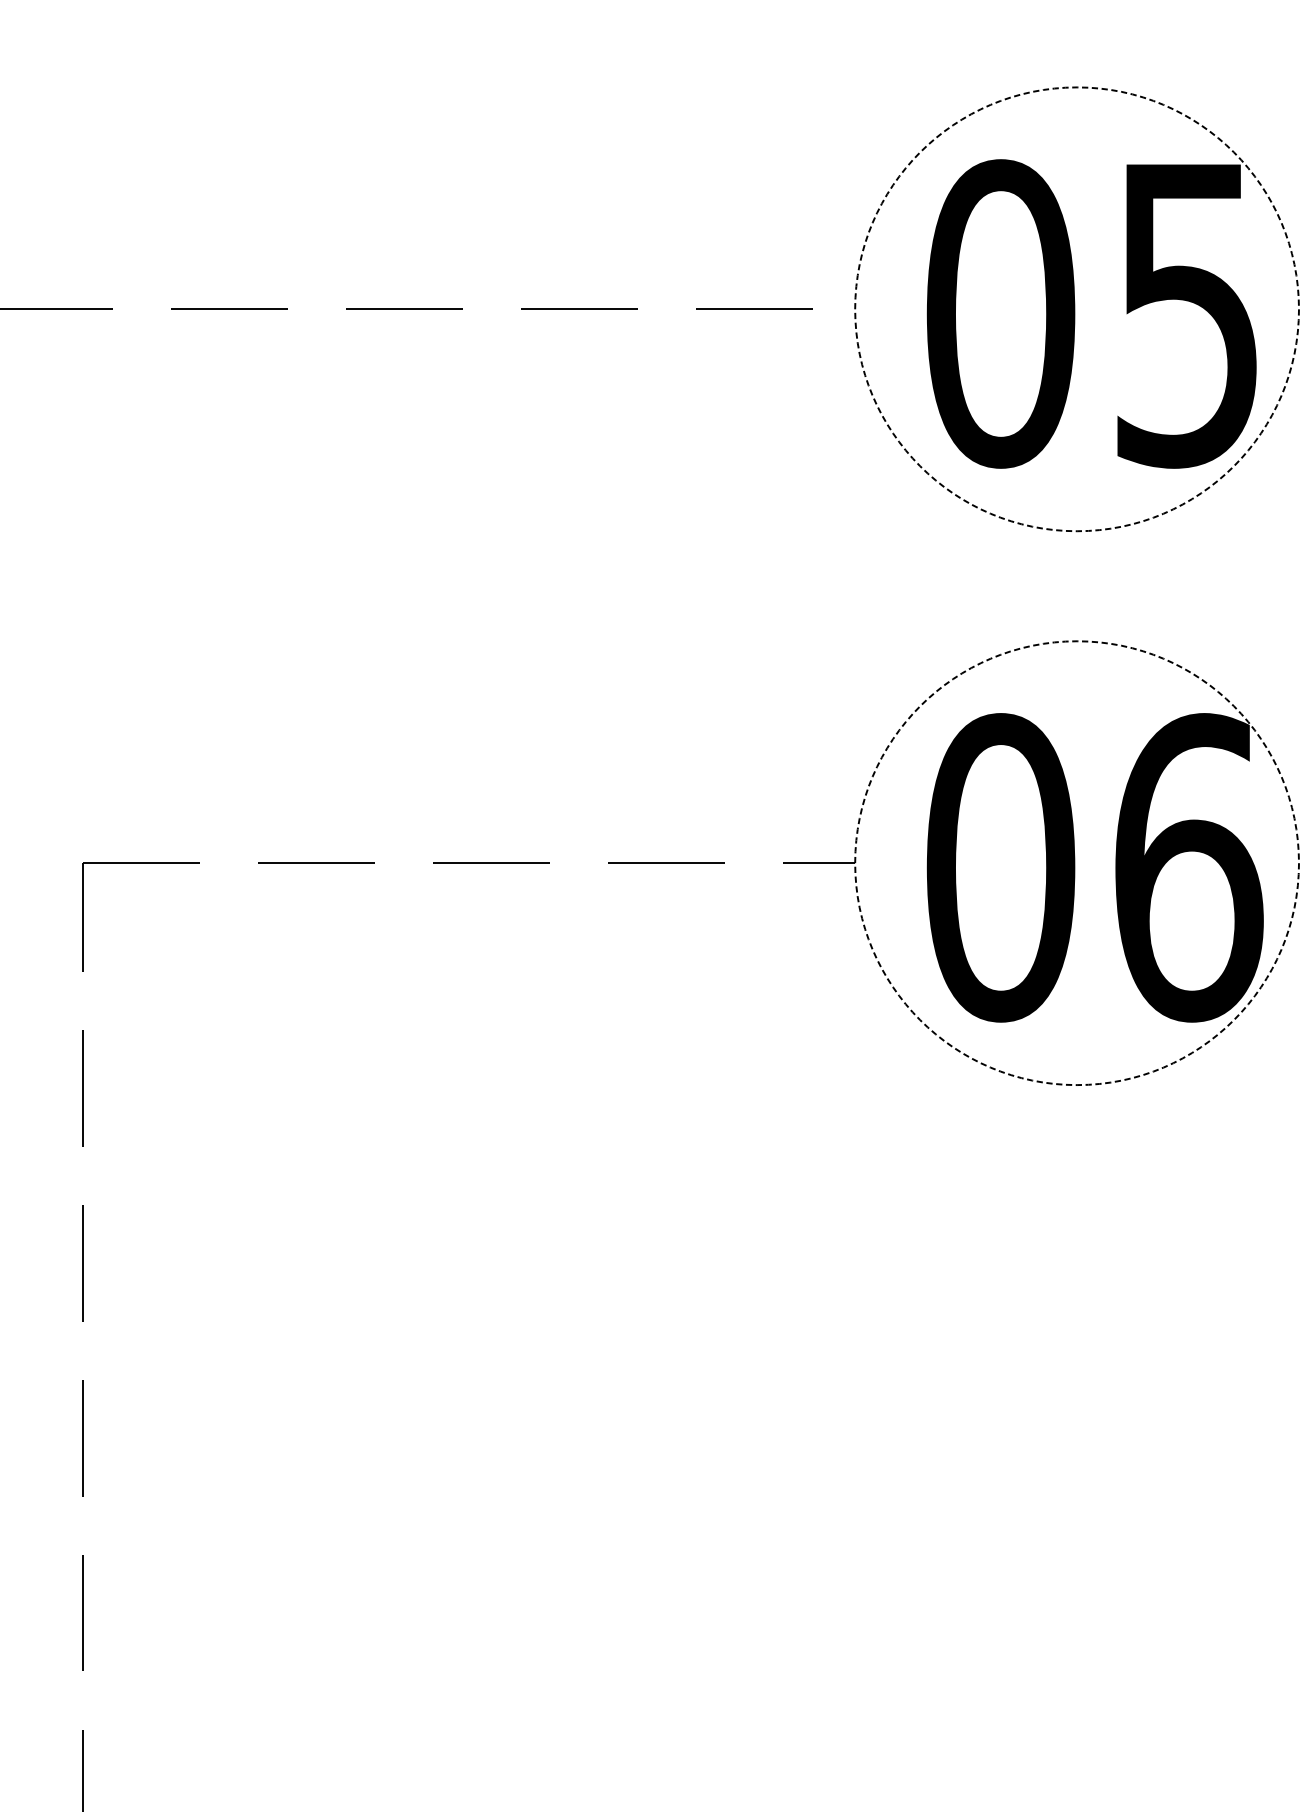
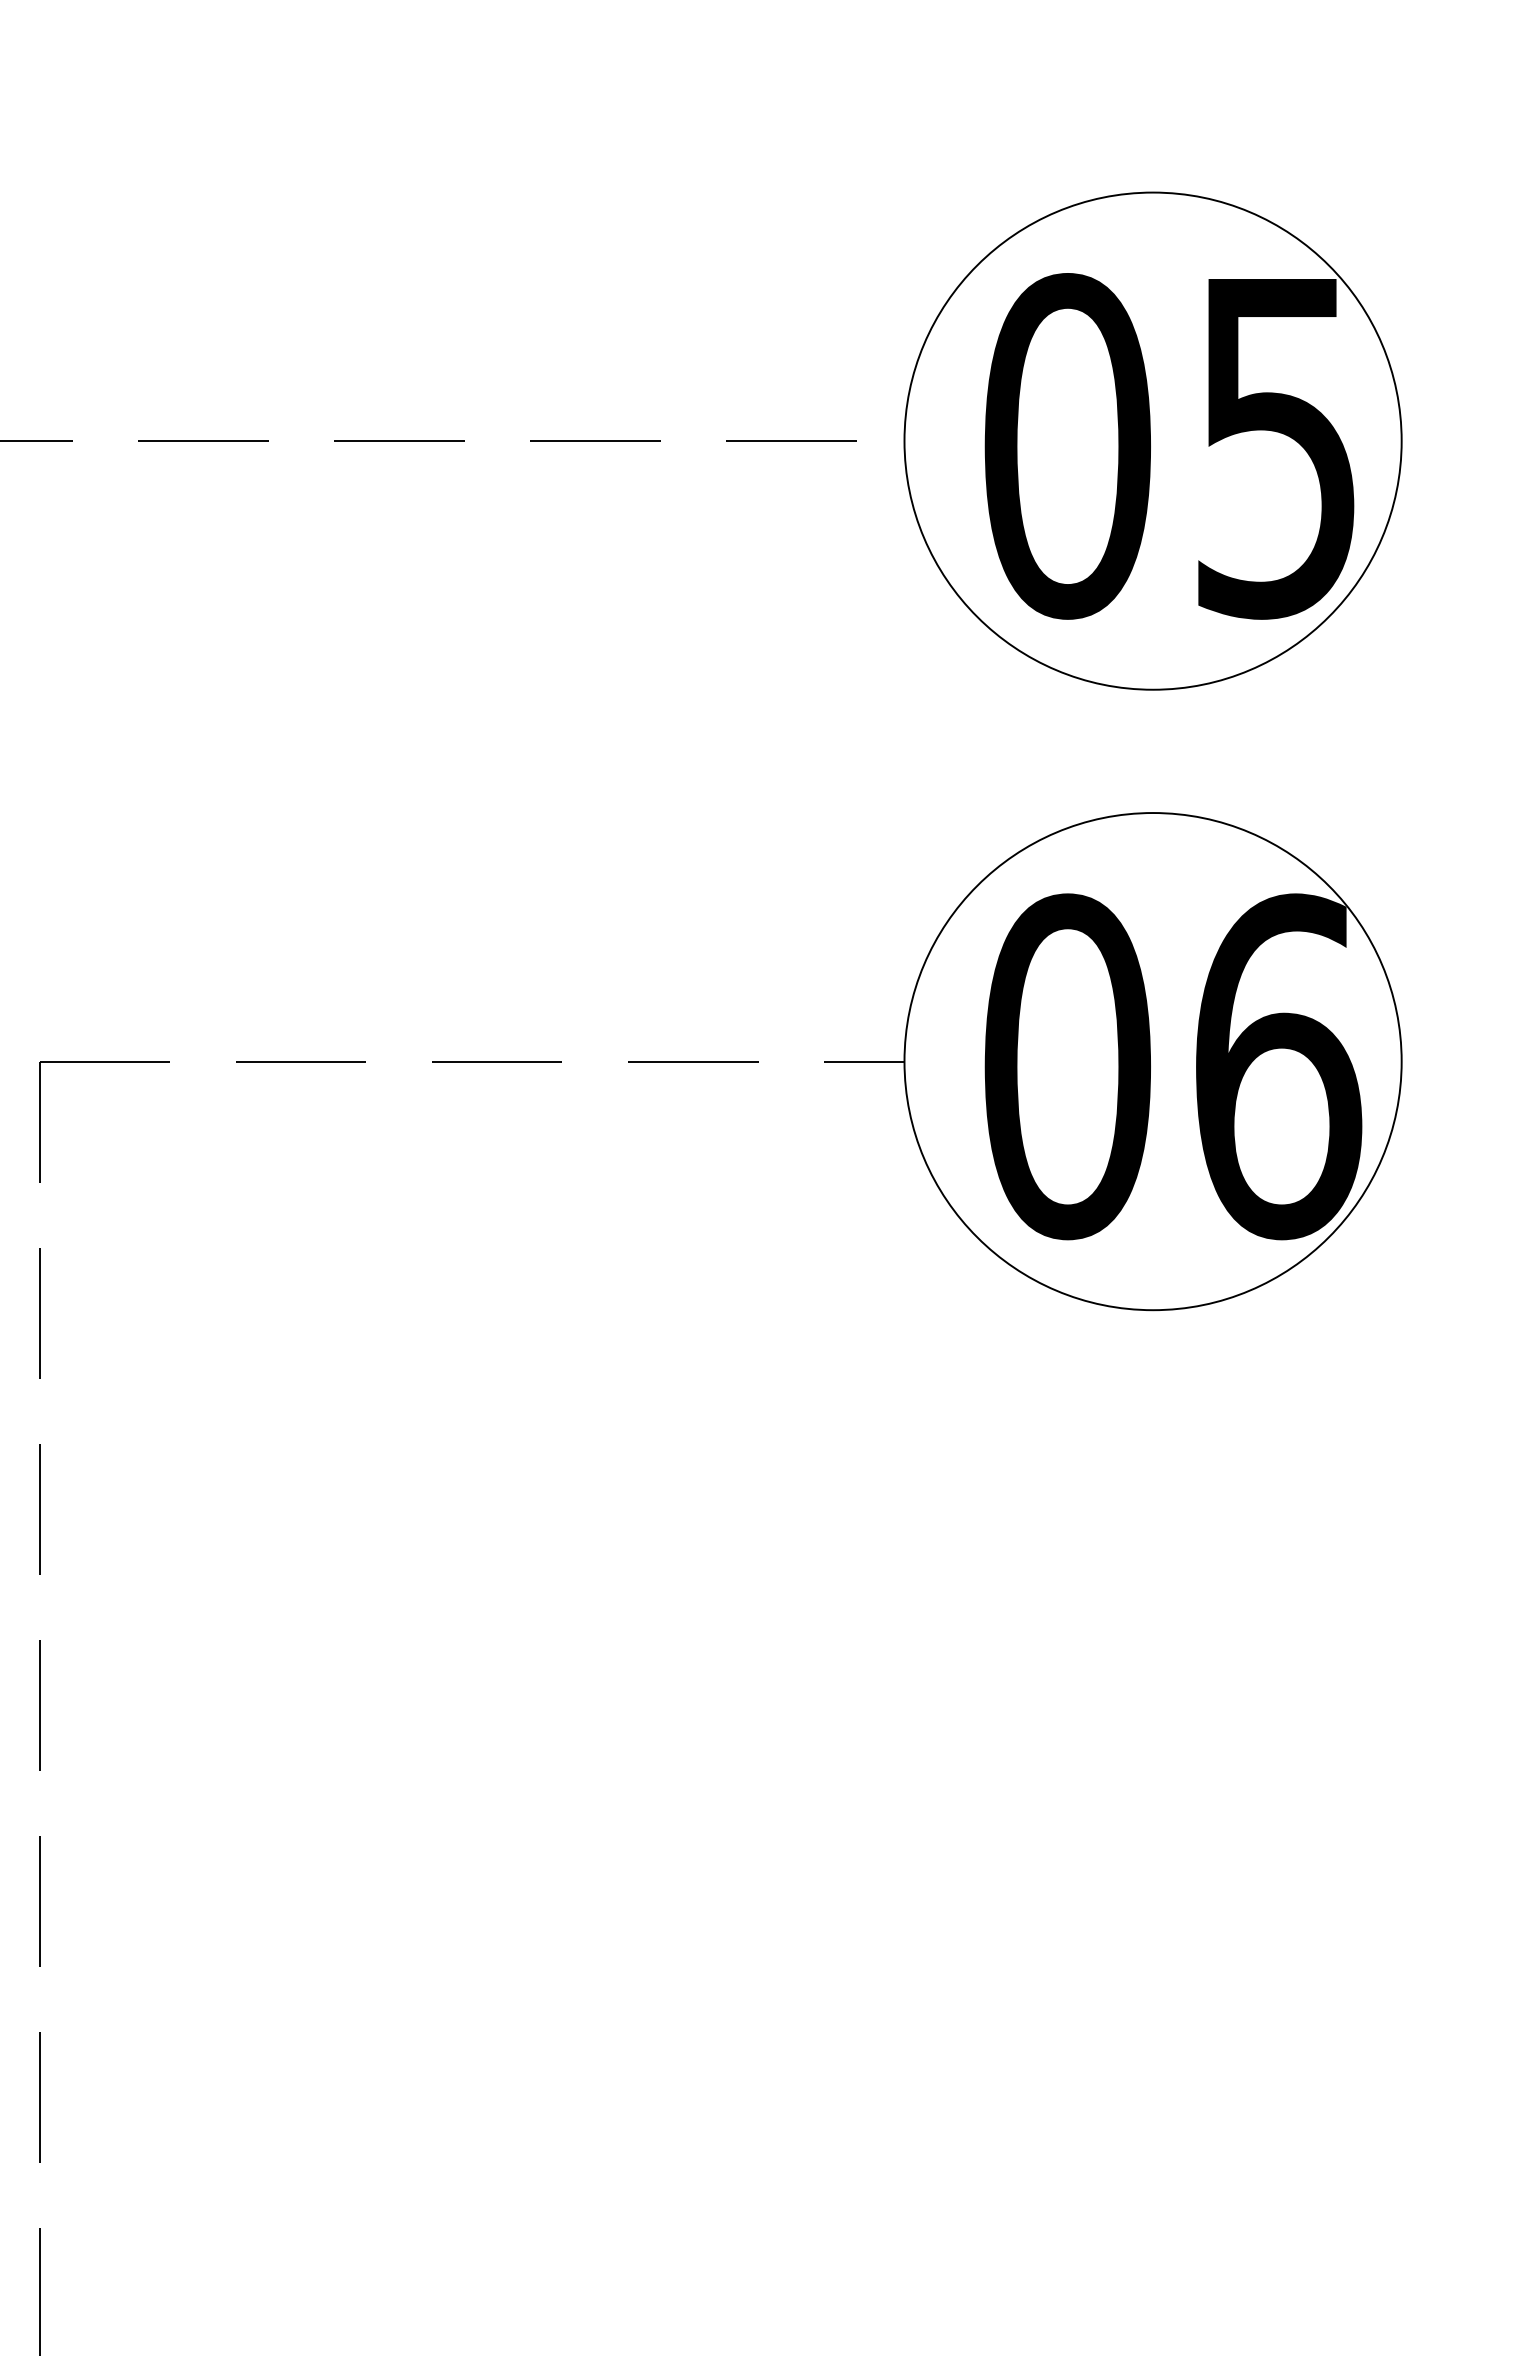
circle: (1076, 308) -> (1152, 440), dashed -> solid
circle: (1076, 863) -> (1152, 1061), dashed -> solid

